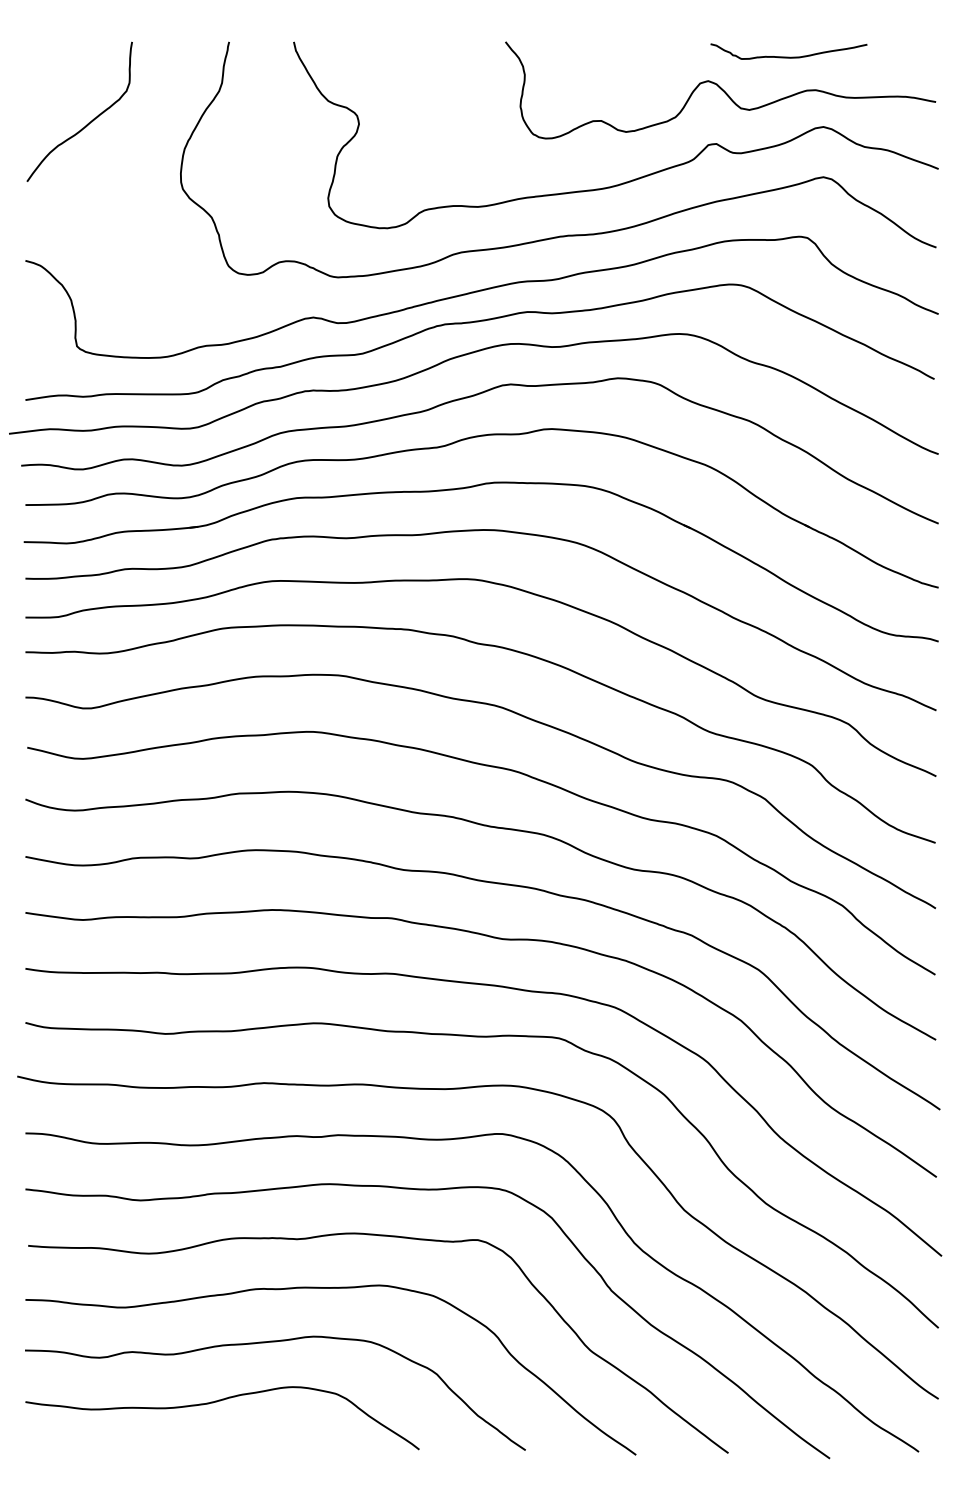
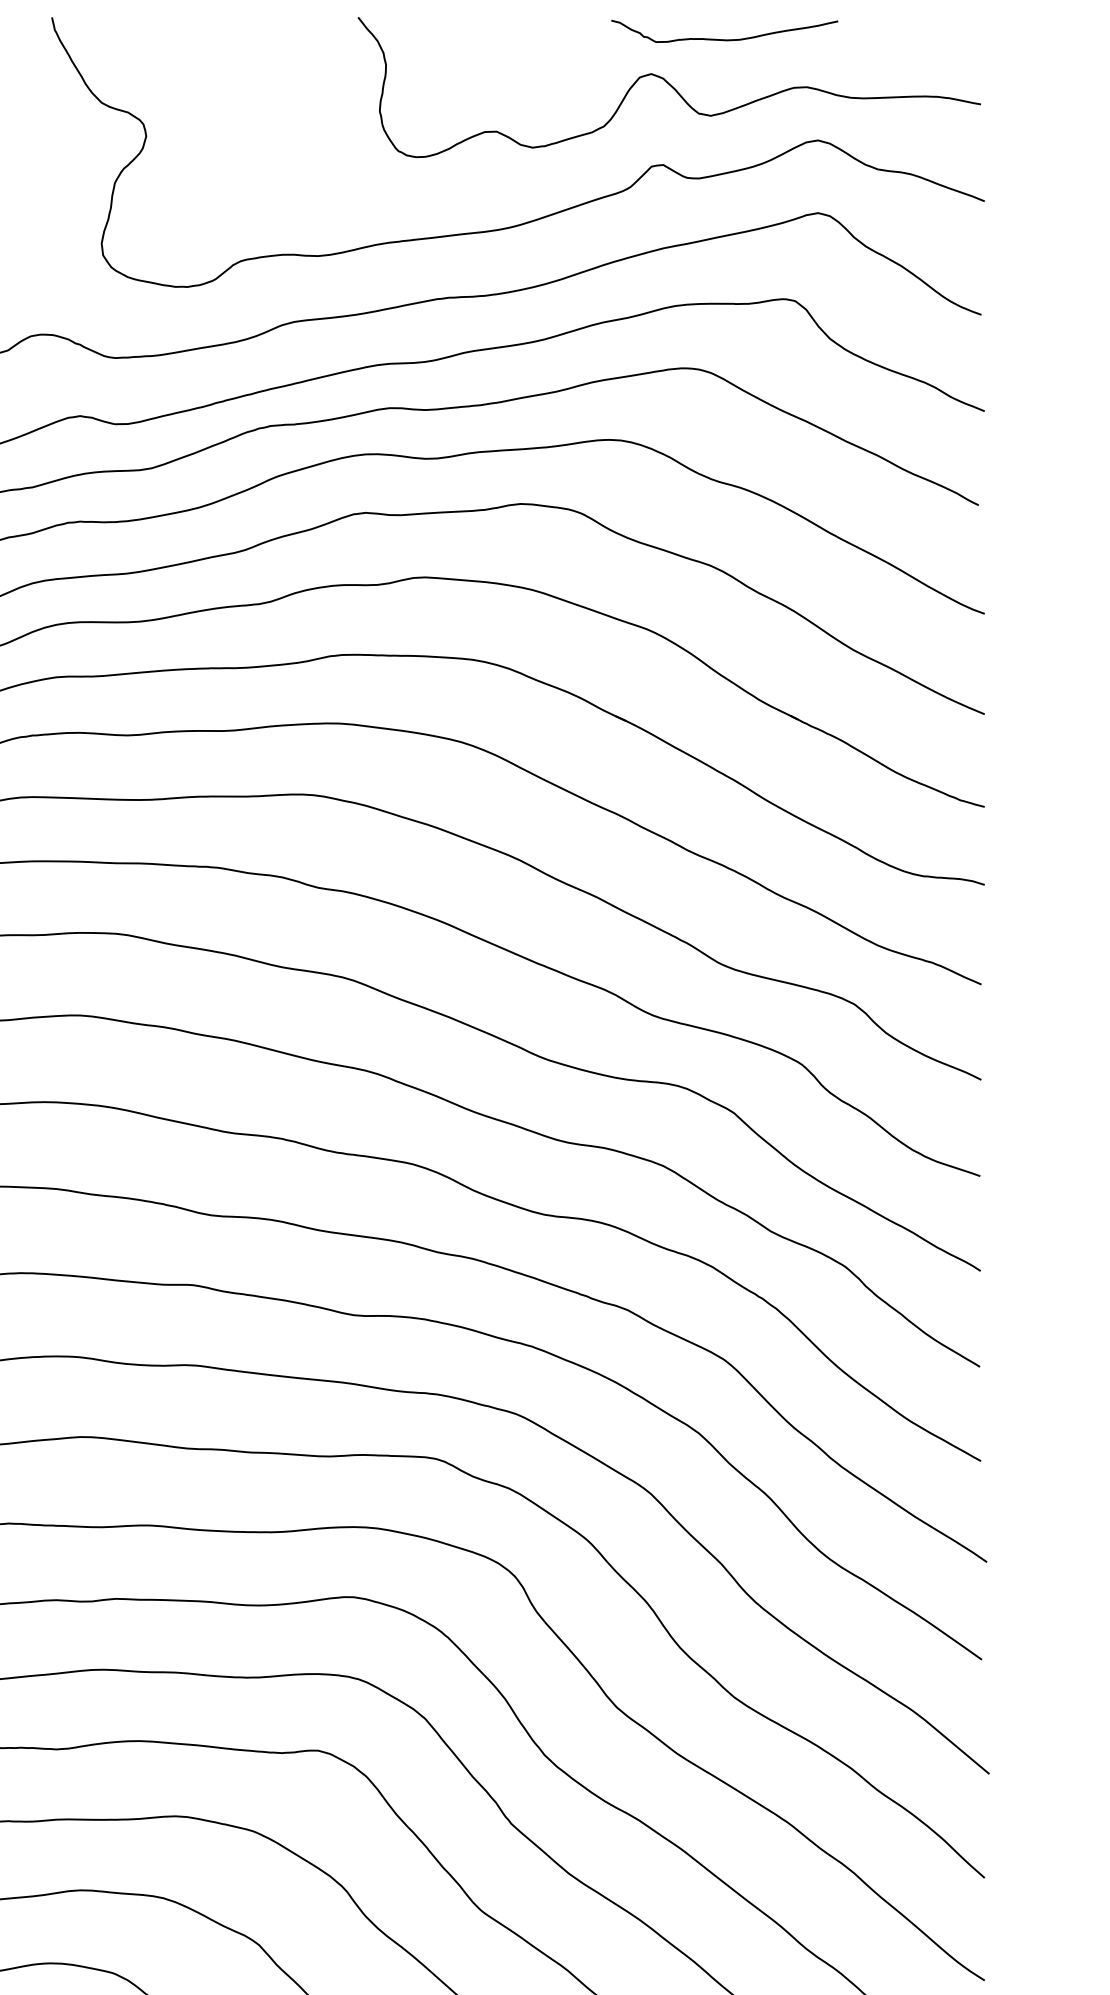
curve: (788, 56) -> (724, 38), moved

